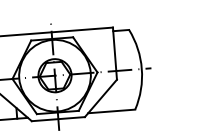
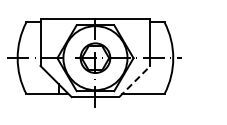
line: (101, 98) -> (135, 81), solid -> dashed

